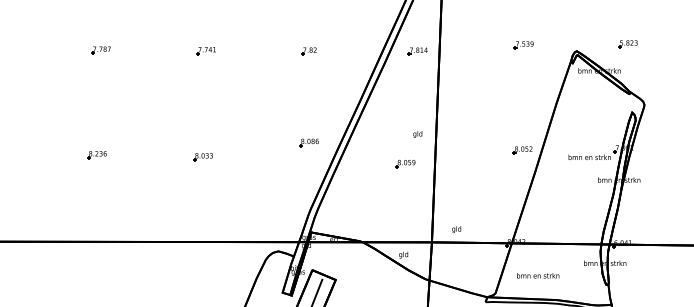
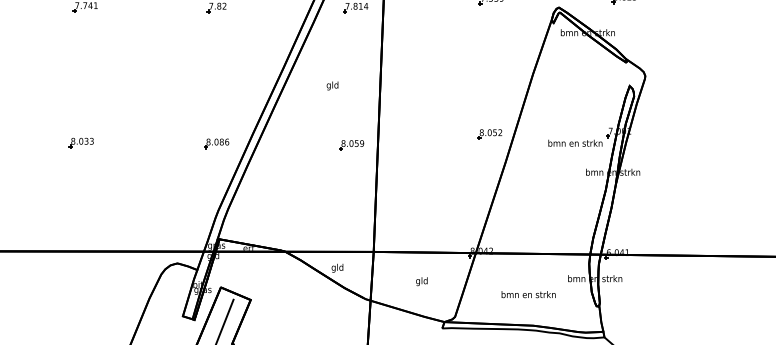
text: (417, 134) -> (332, 85), moved
part: (308, 142) -> (215, 143), moved
part: (405, 164) -> (351, 146), moved
text: (456, 229) -> (421, 281), moved
text: (538, 275) -> (529, 294), moved

